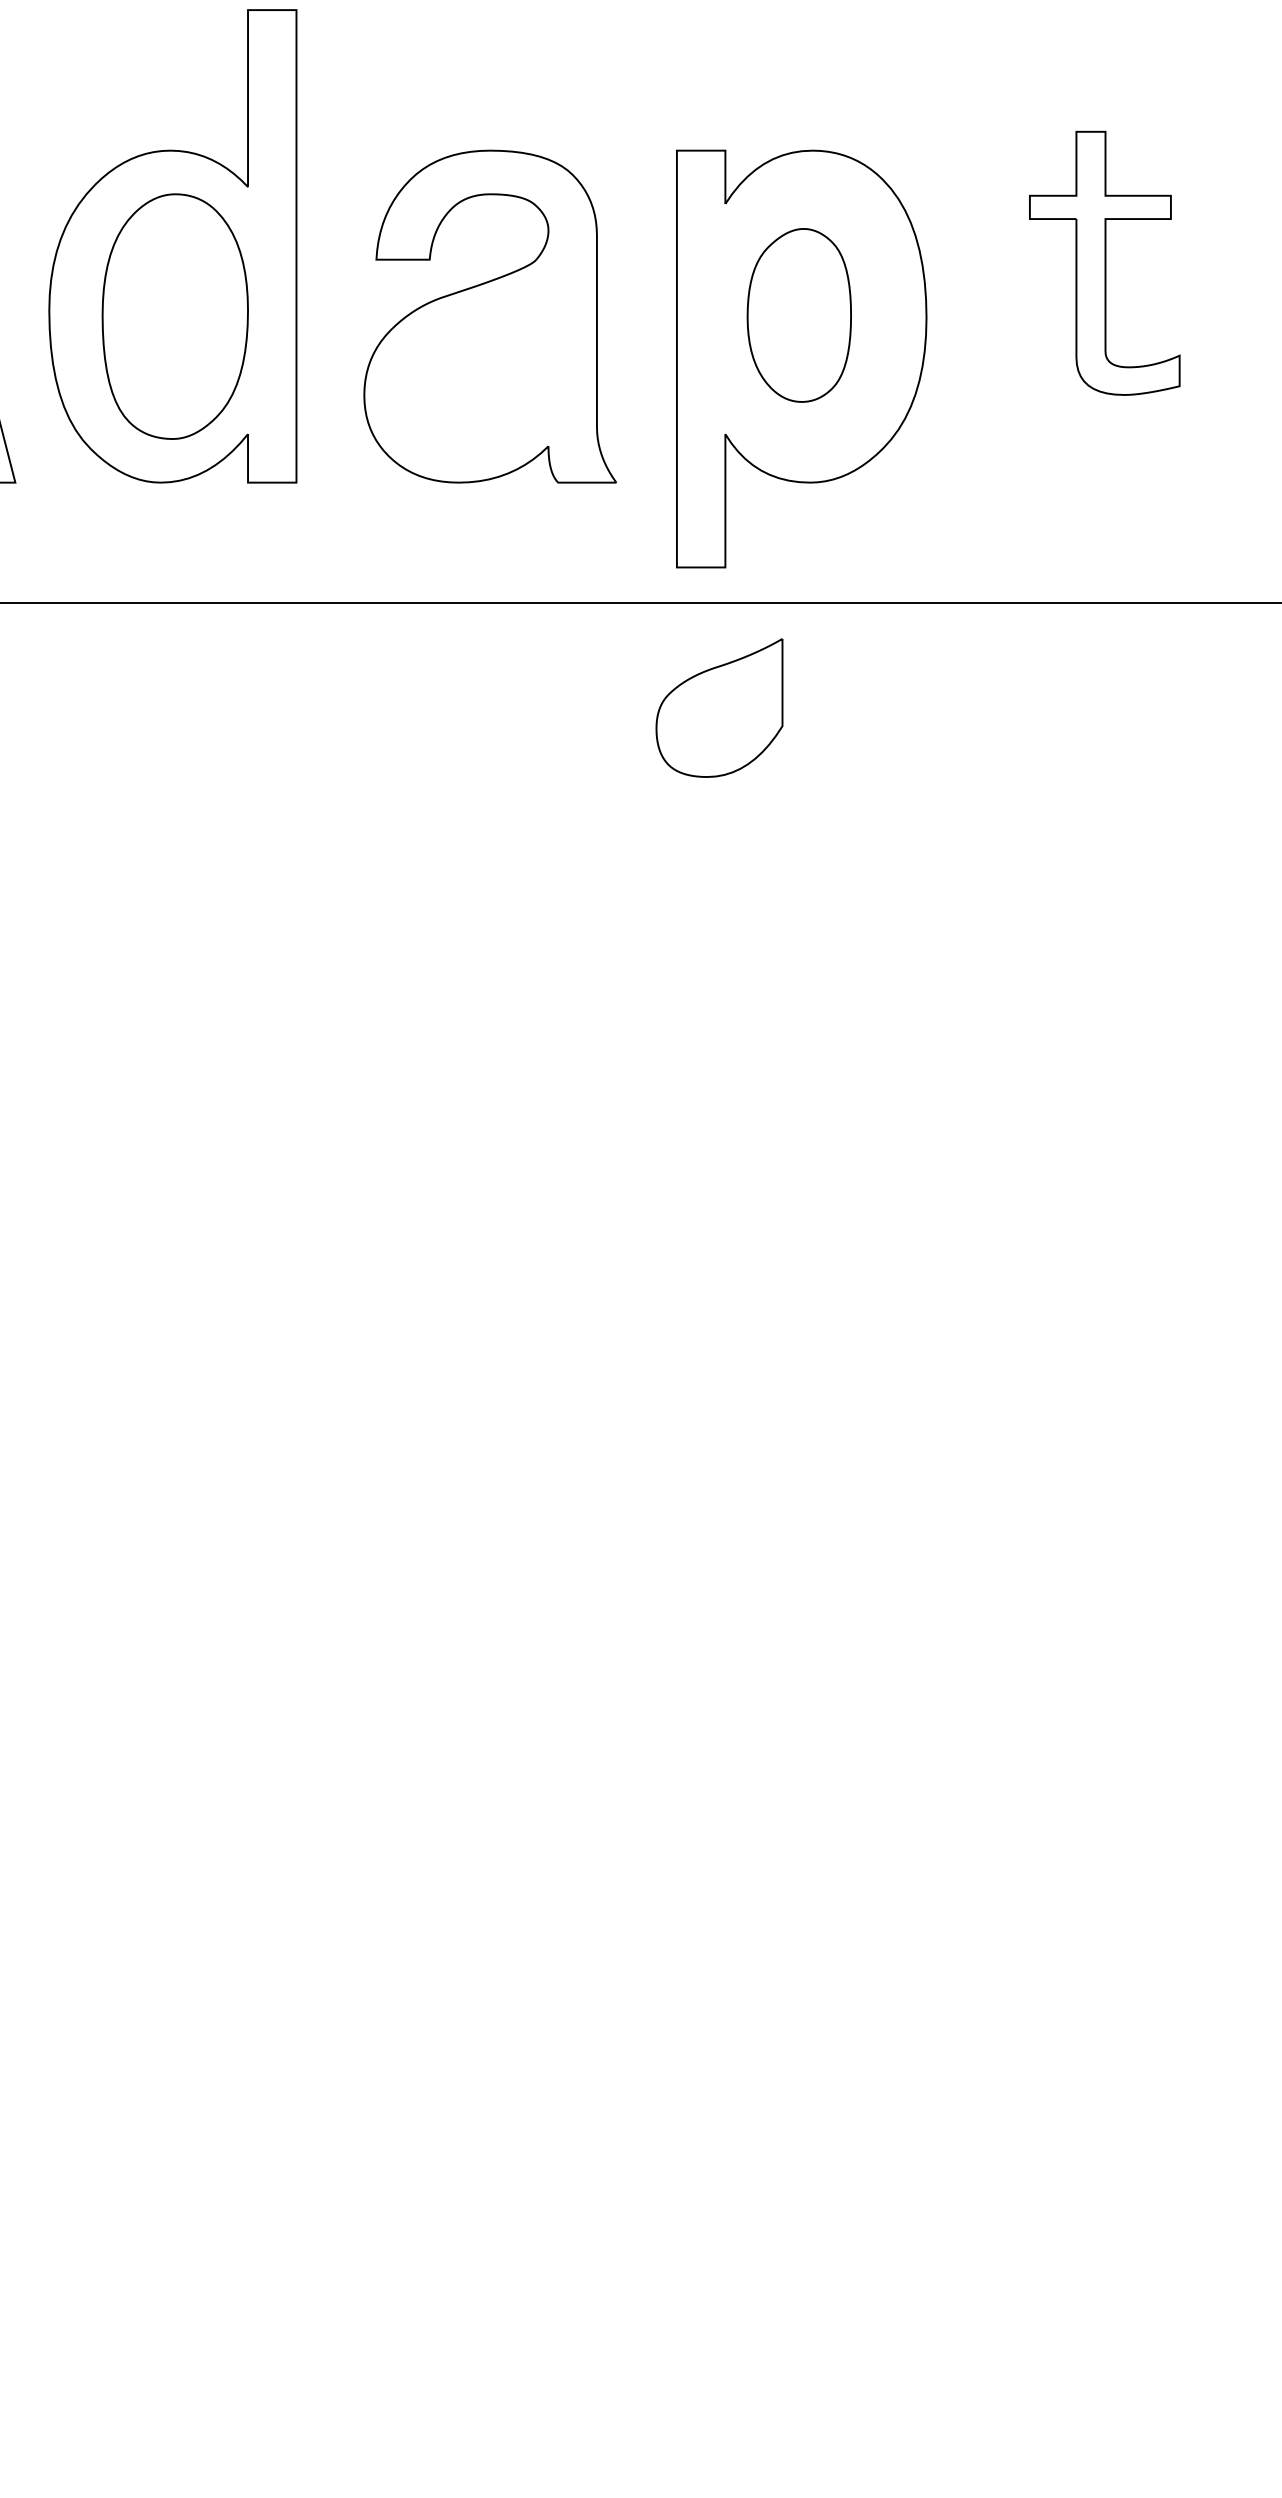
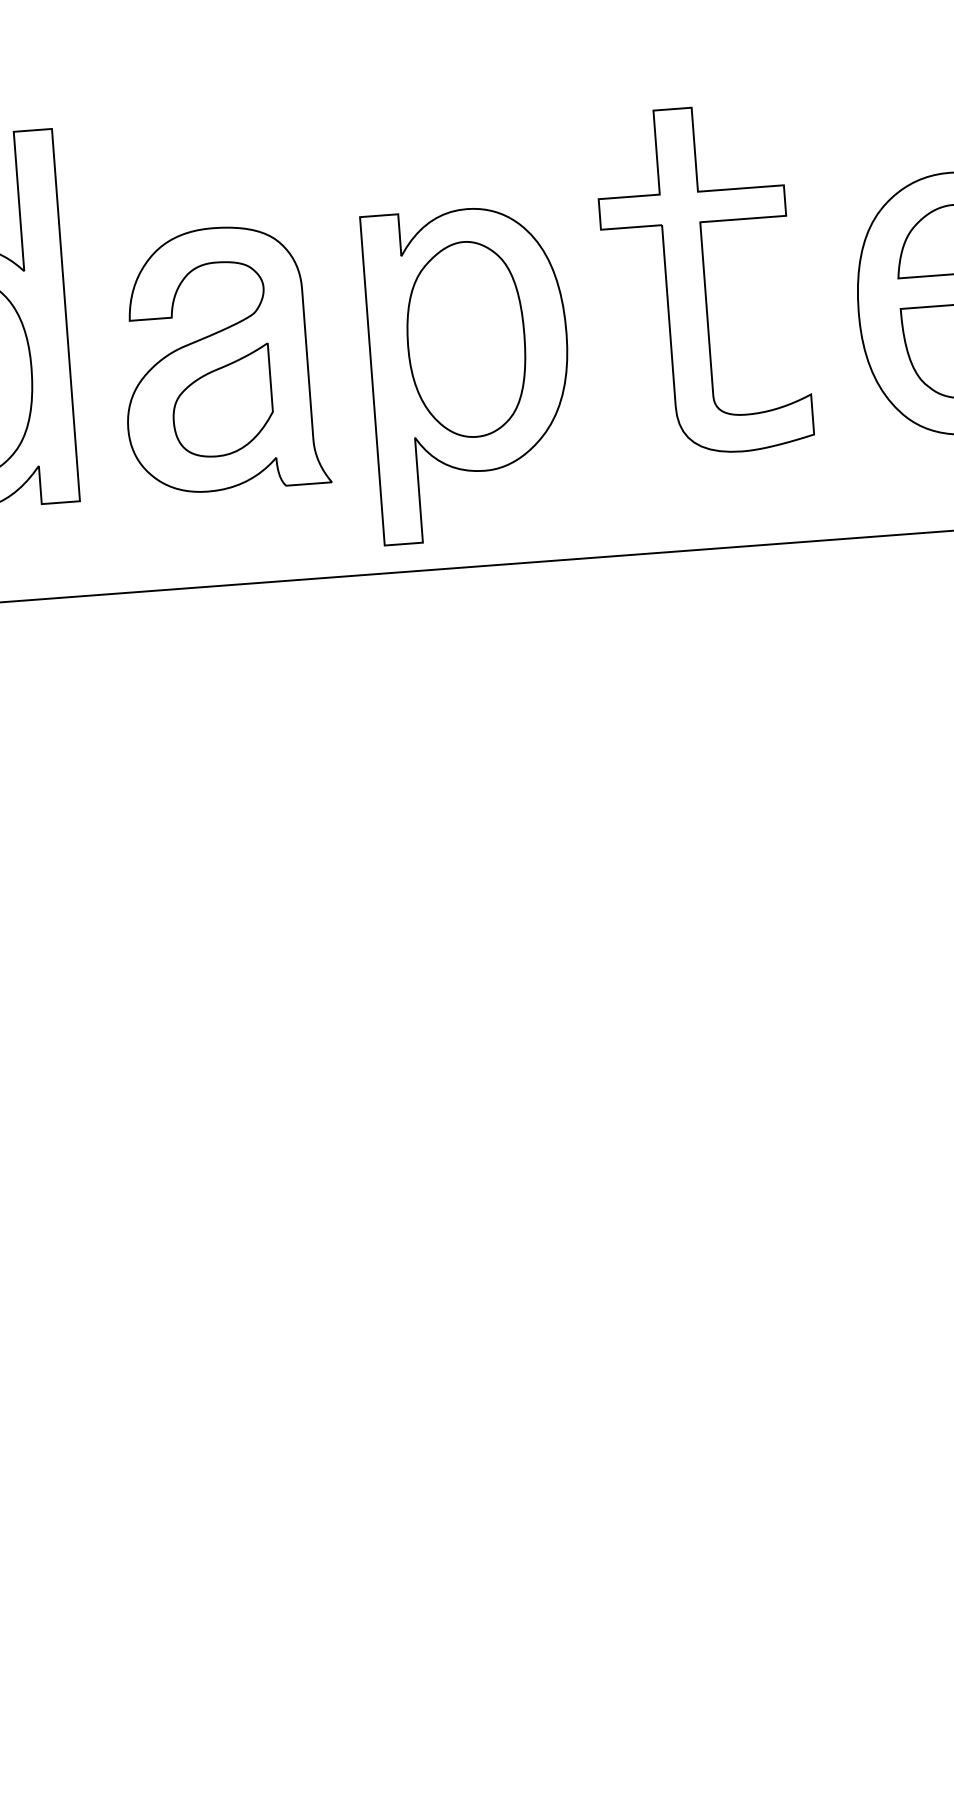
part: (1104, 263) -> (703, 280), size x1.67
part: (799, 315) -> (466, 339), size x1.43
part: (719, 707) -> (222, 400), moved

